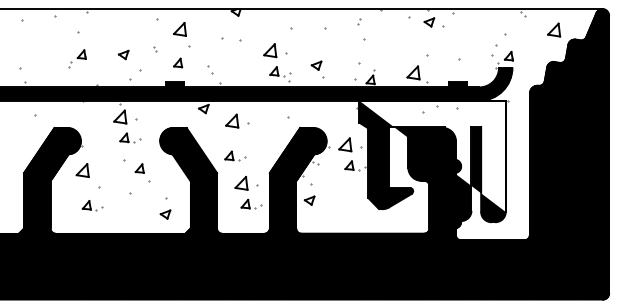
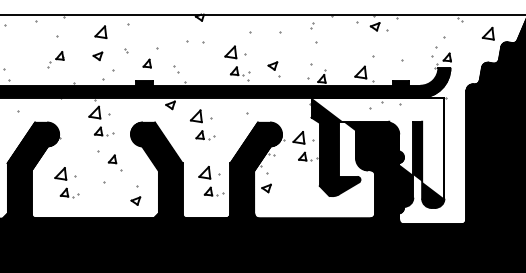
part: (179, 29) -> (100, 32), moved
part: (235, 155) -> (205, 134), moved
part: (82, 170) -> (60, 173), moved

